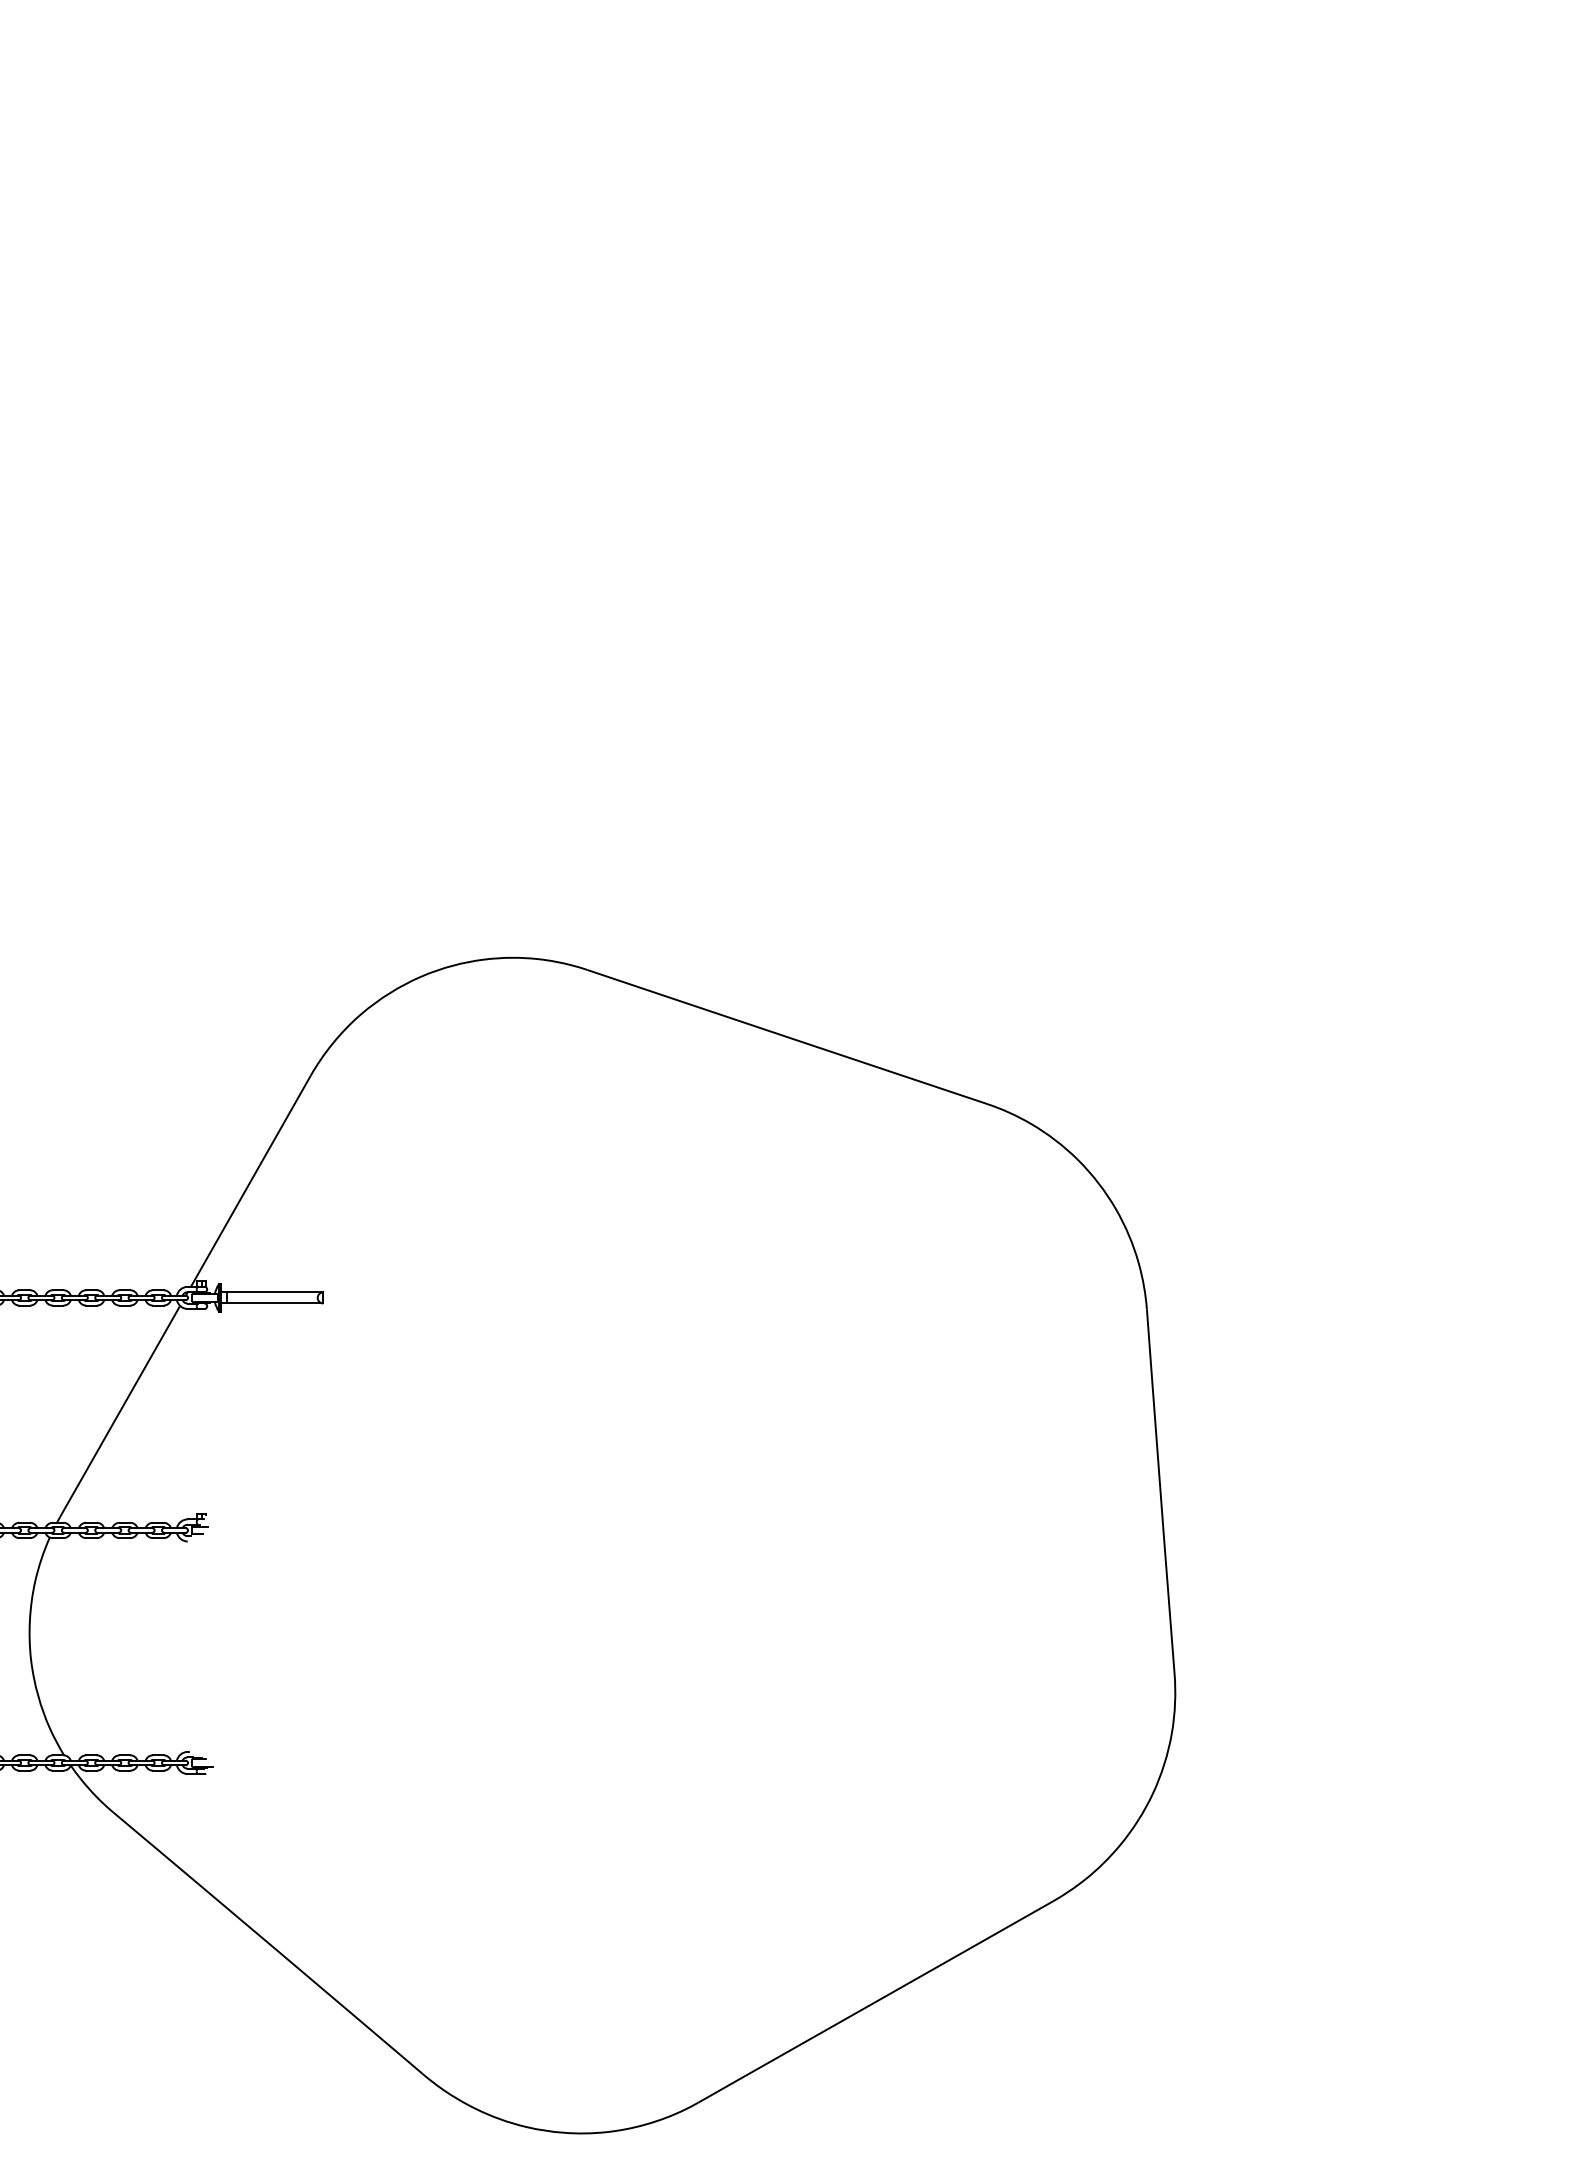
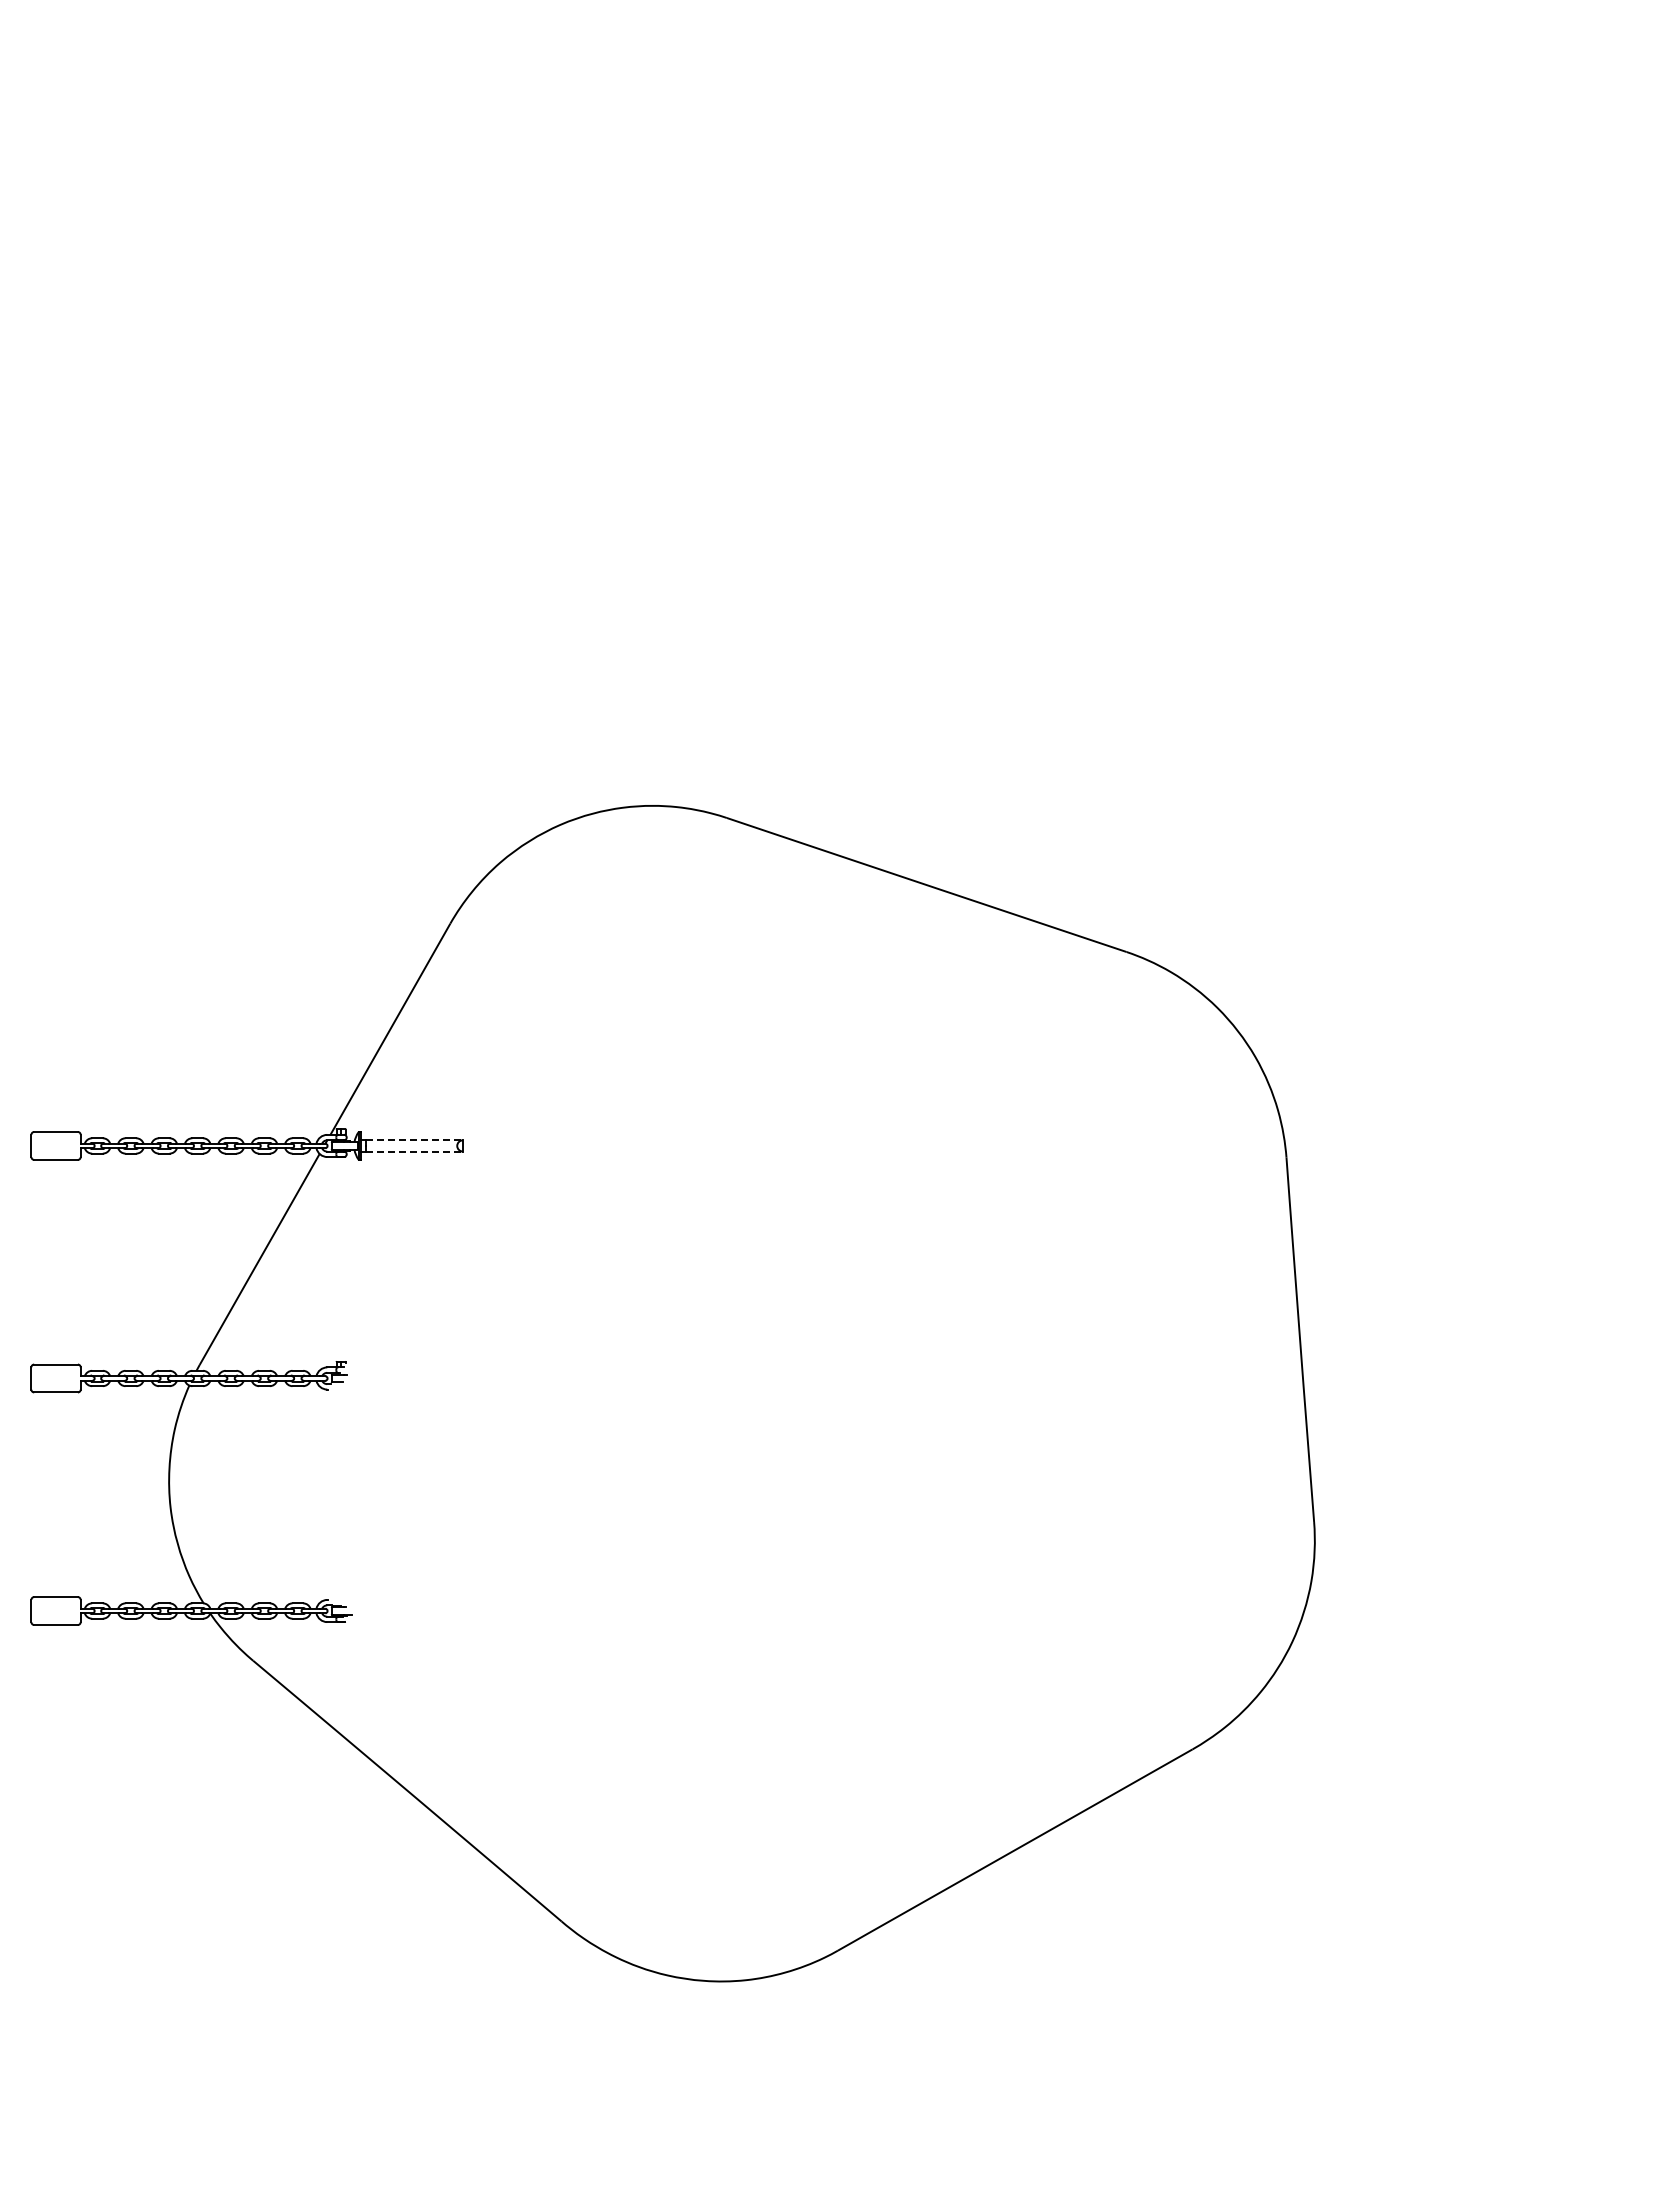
line: (274, 1292) -> (414, 1140), solid -> dashed
line: (274, 1303) -> (414, 1151), solid -> dashed

